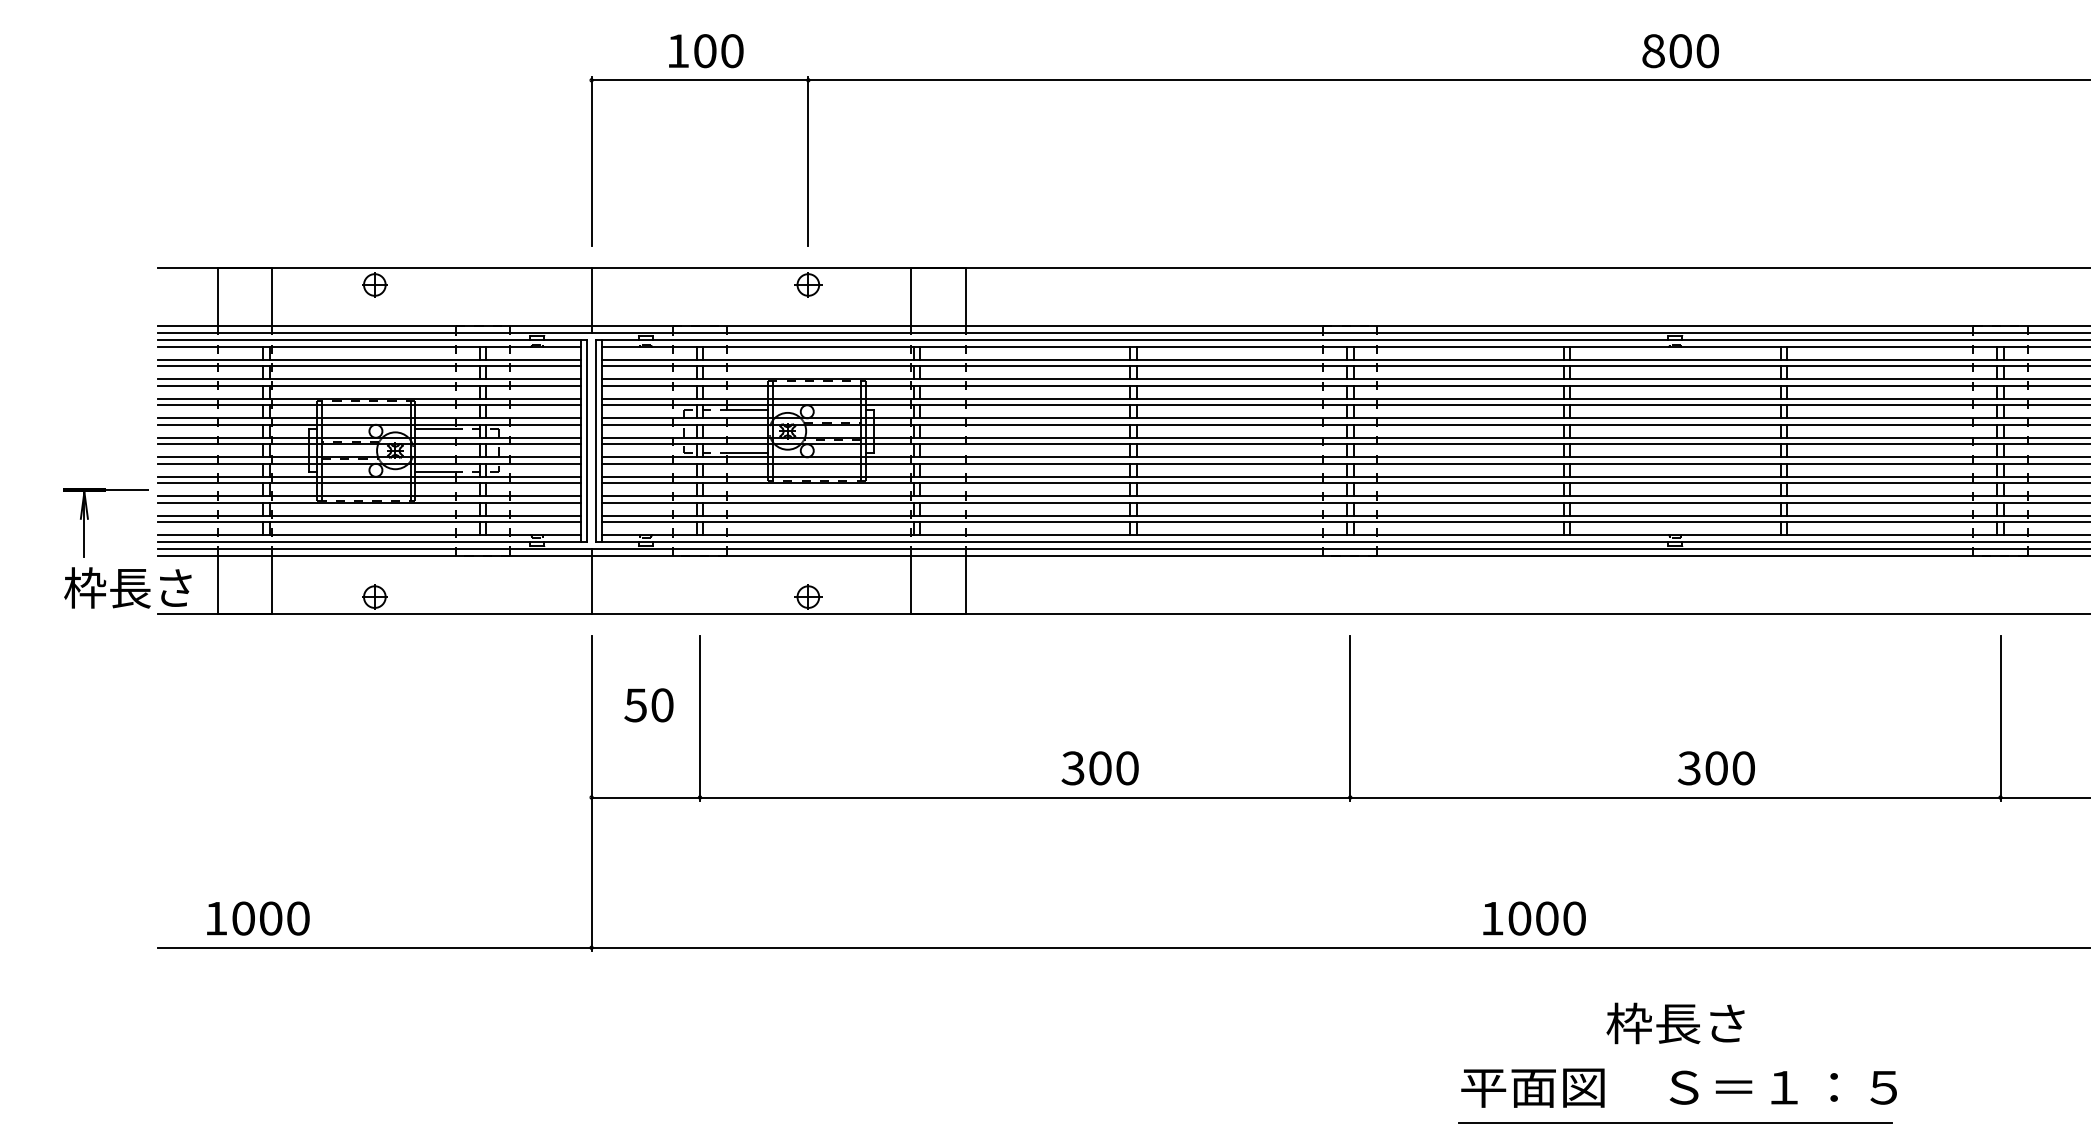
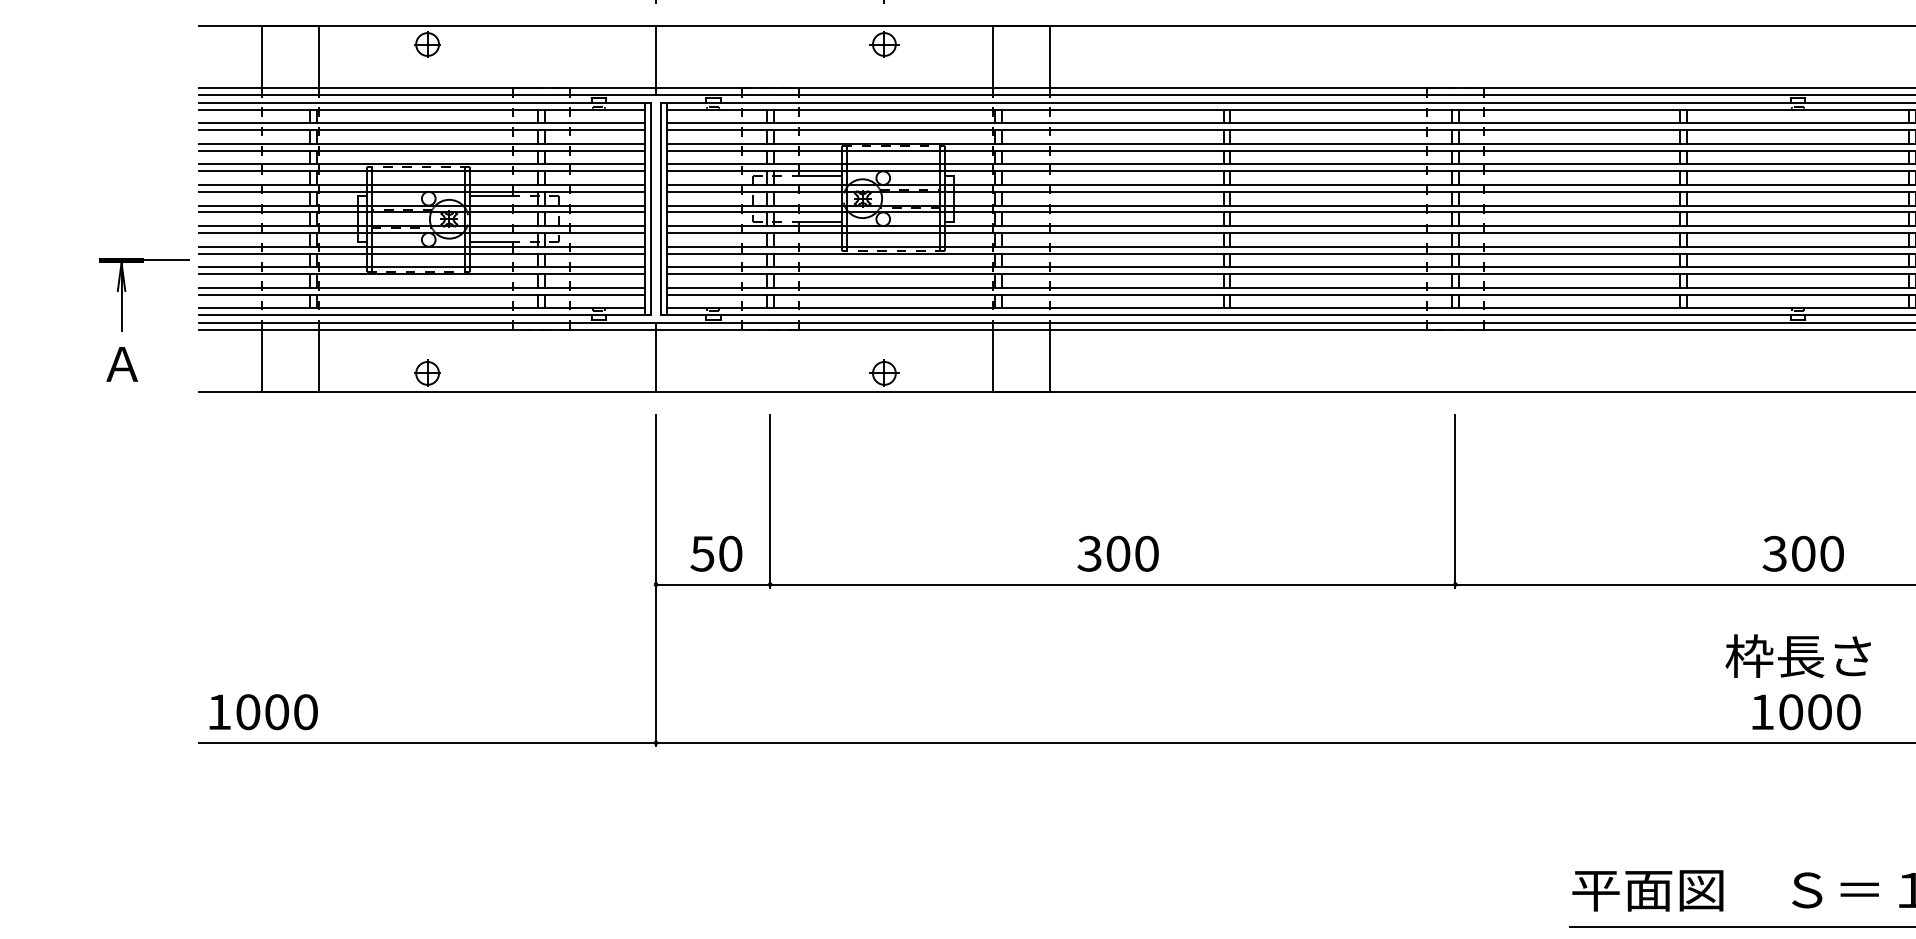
text: (127, 587) -> (166, 363), 枠長さ -> Ａ
text: (648, 705) -> (715, 554), moved
text: (1099, 768) -> (1117, 554), moved
text: (1715, 768) -> (1802, 554), moved
text: (258, 918) -> (263, 712), moved
text: (1534, 918) -> (1806, 712), moved
text: (1675, 1023) -> (1798, 656), moved

